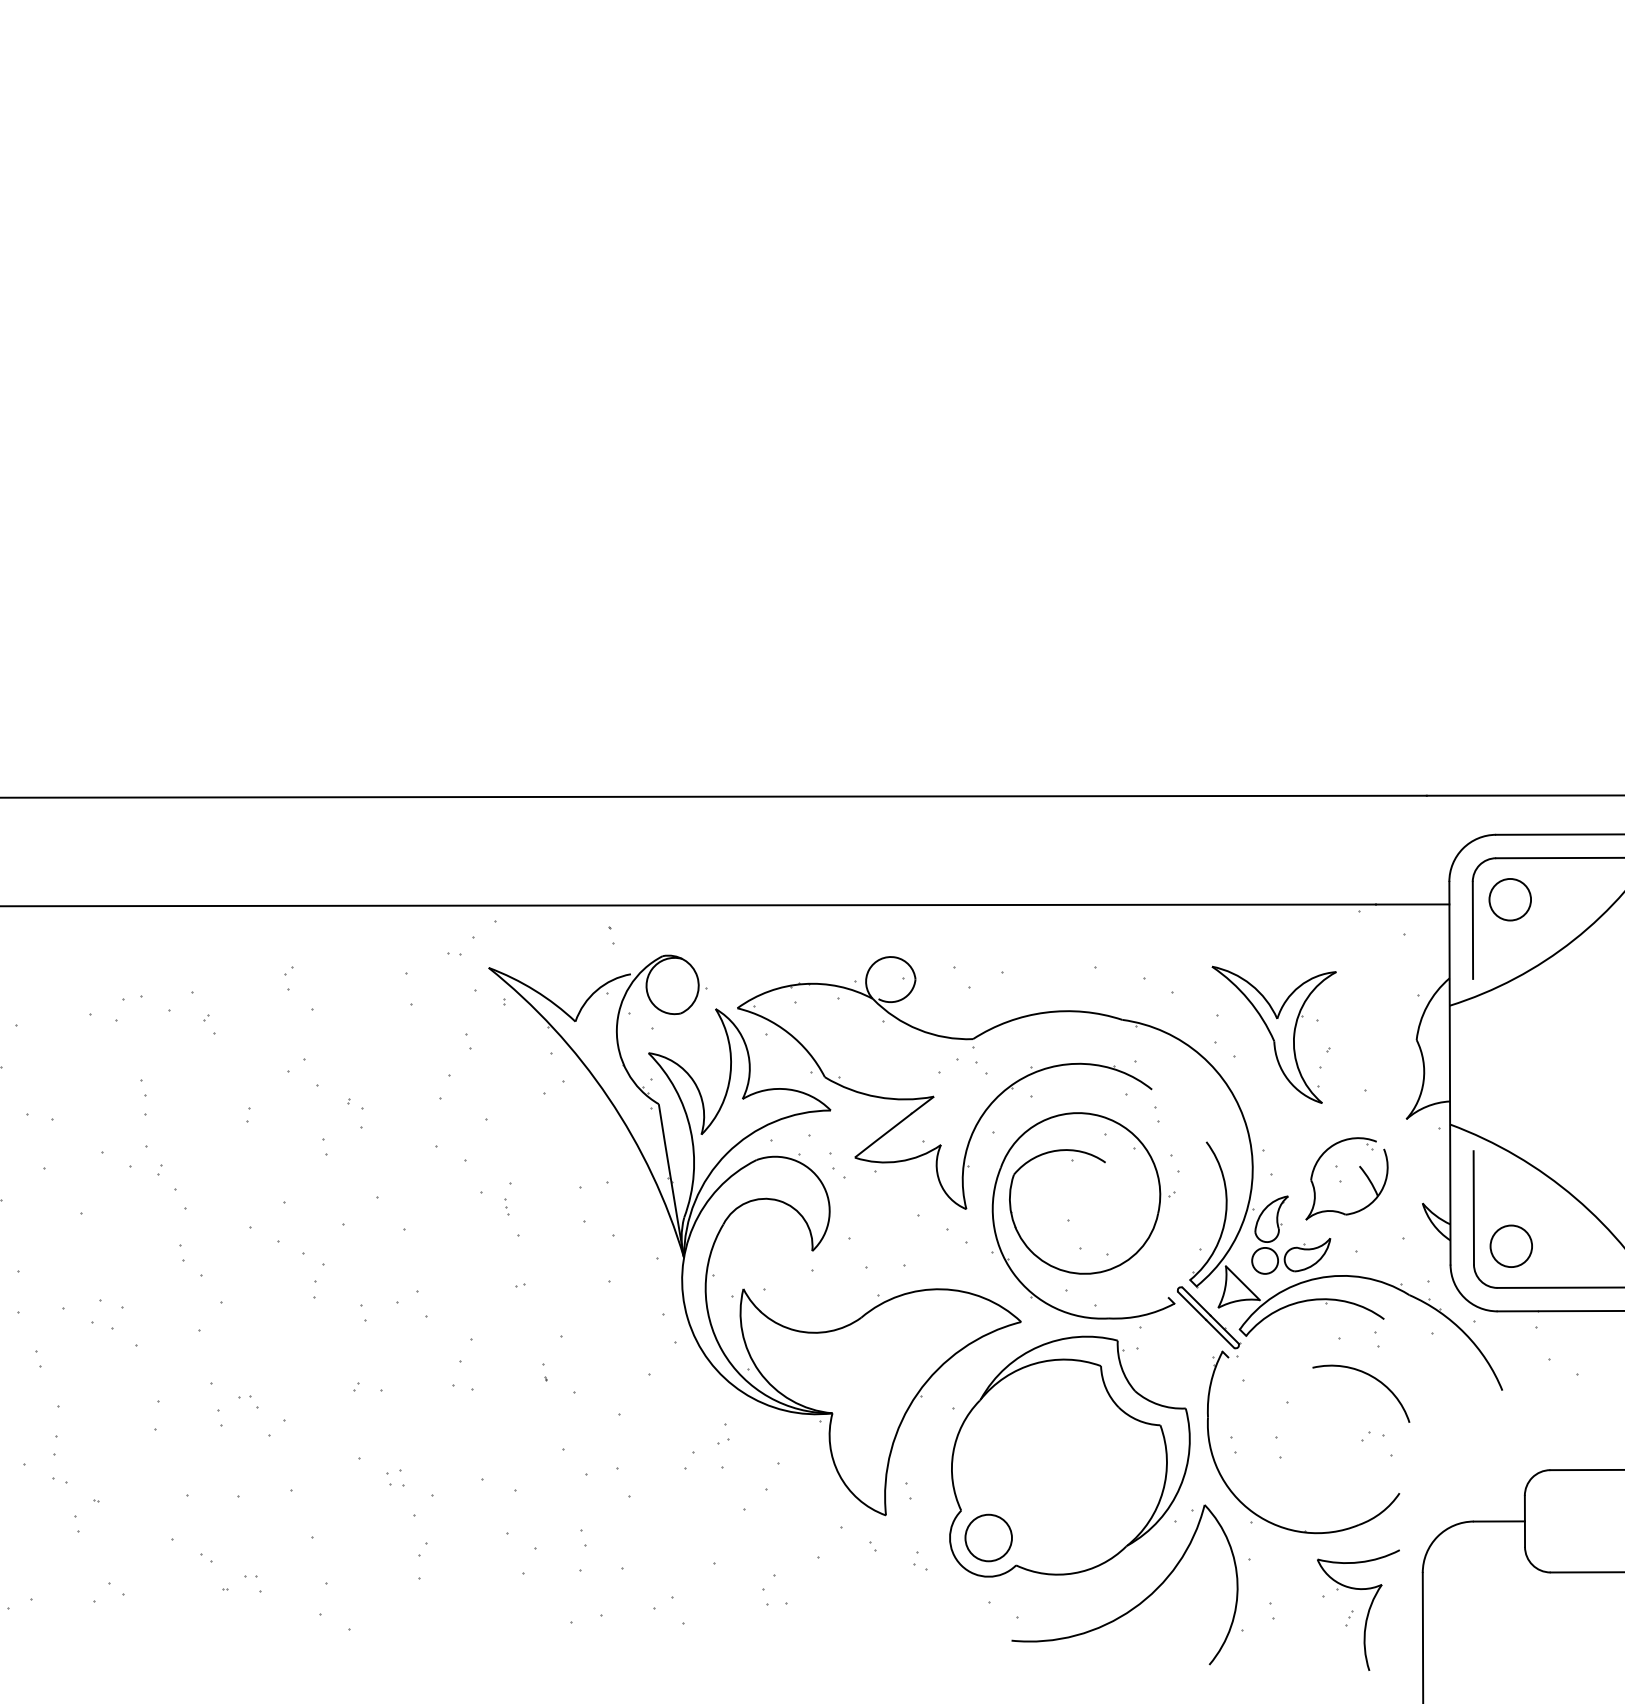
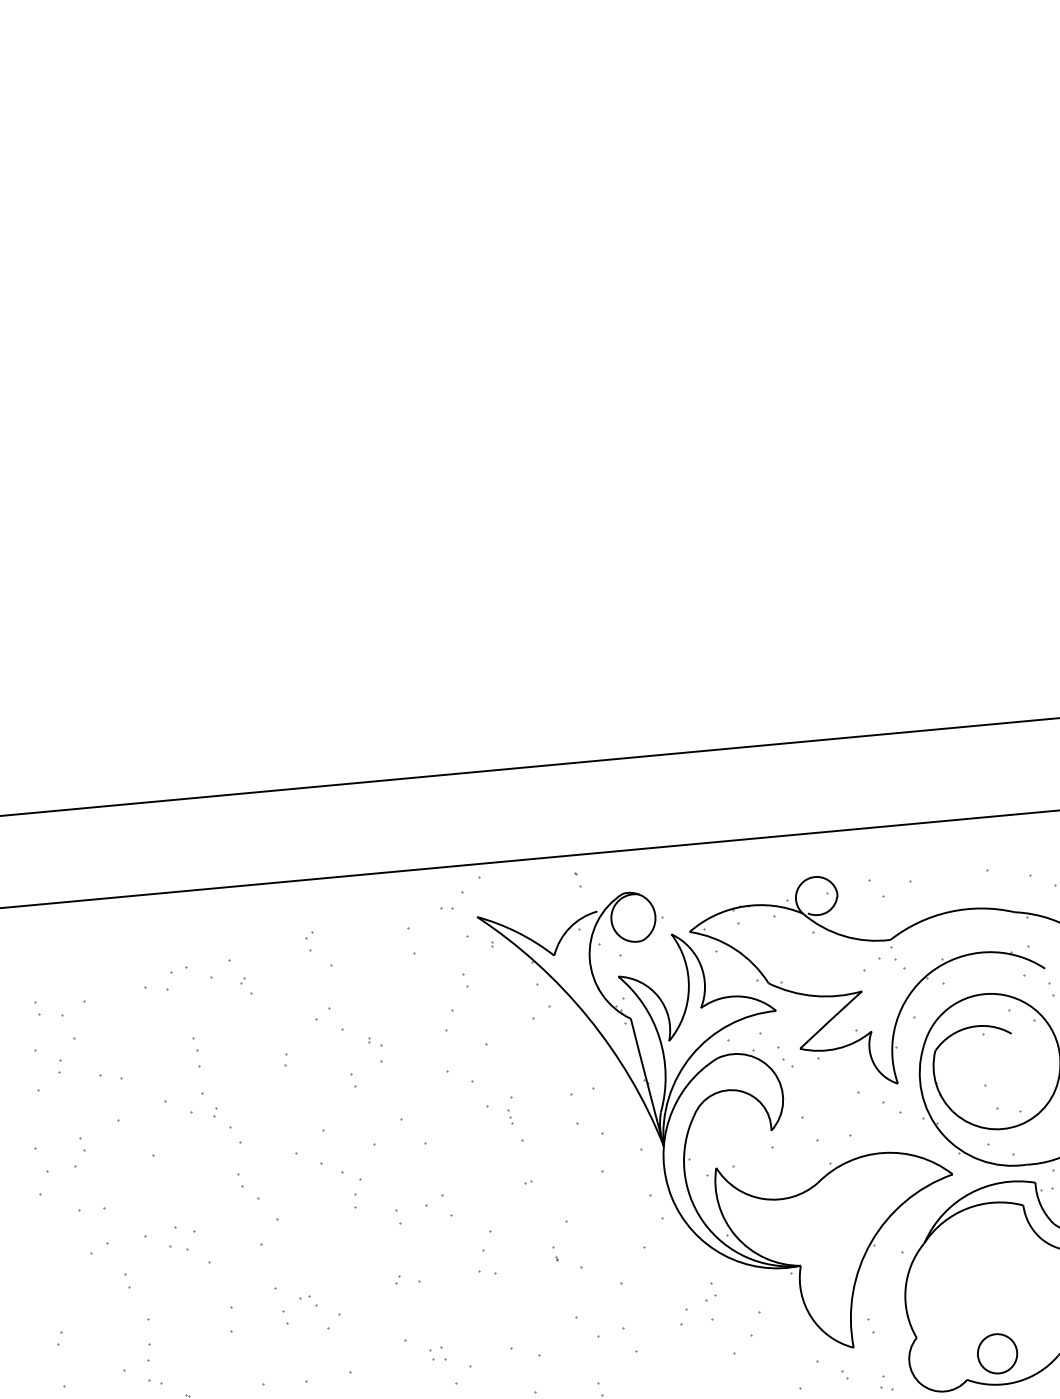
circle: (988, 1537) -> (997, 1353), moved

